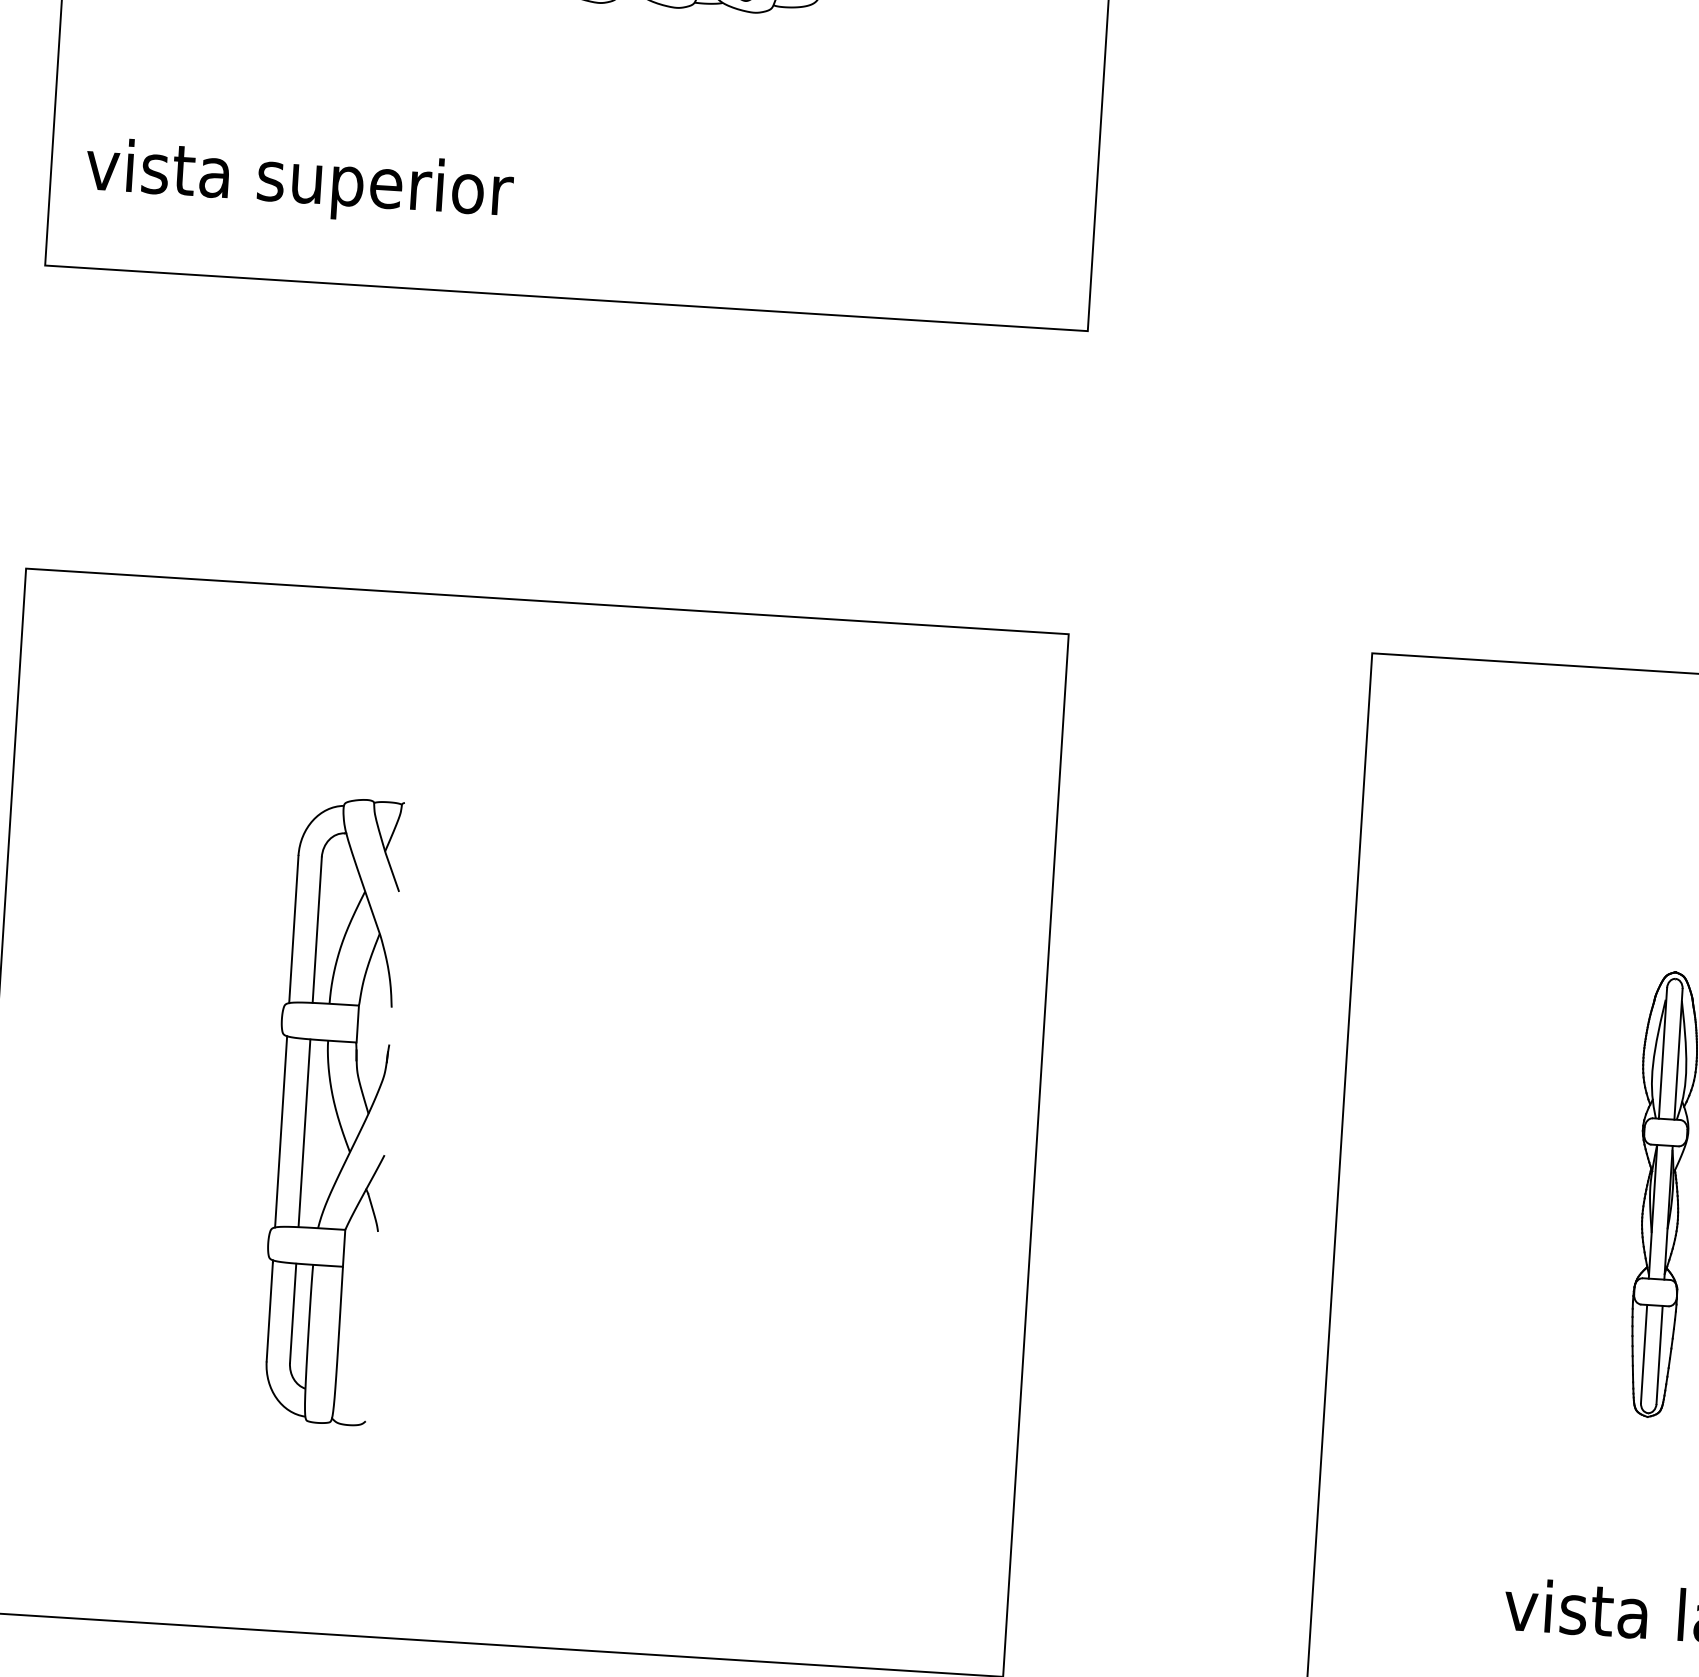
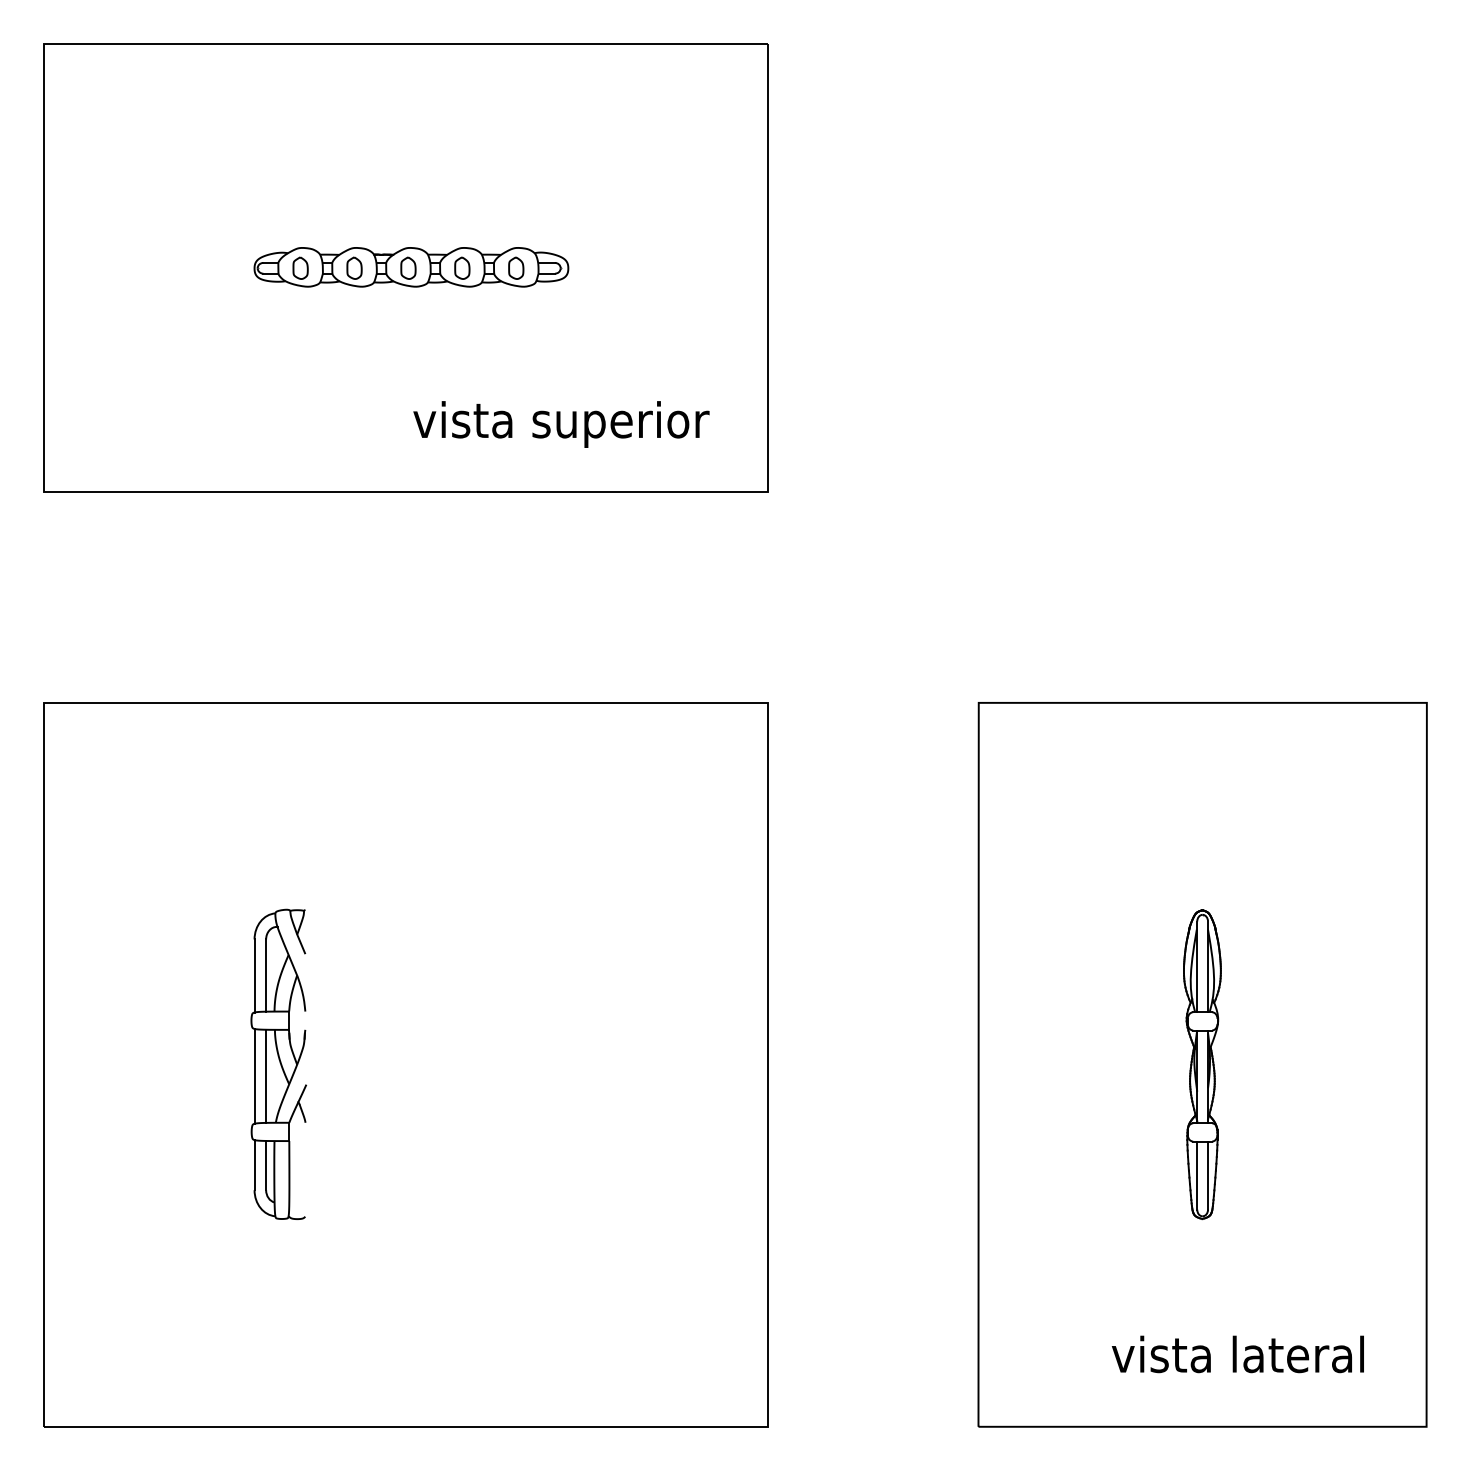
text: (299, 183) -> (561, 424), moved
part: (330, 1109) -> (278, 1063), size x0.71

